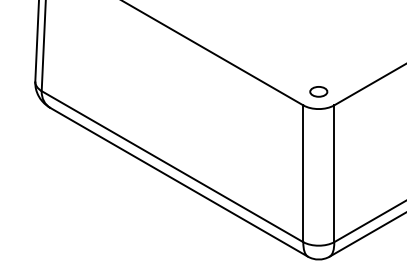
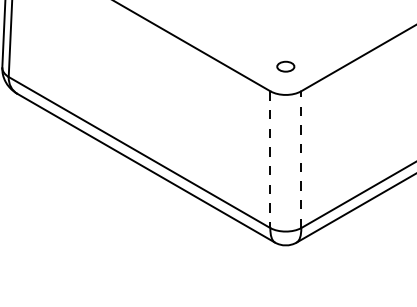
part: (318, 91) -> (285, 66), moved
line: (334, 173) -> (301, 159), solid -> dashed
line: (303, 174) -> (270, 160), solid -> dashed

